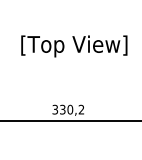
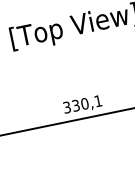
text: (80, 109) -> (96, 101), 330,2 -> 330,1

